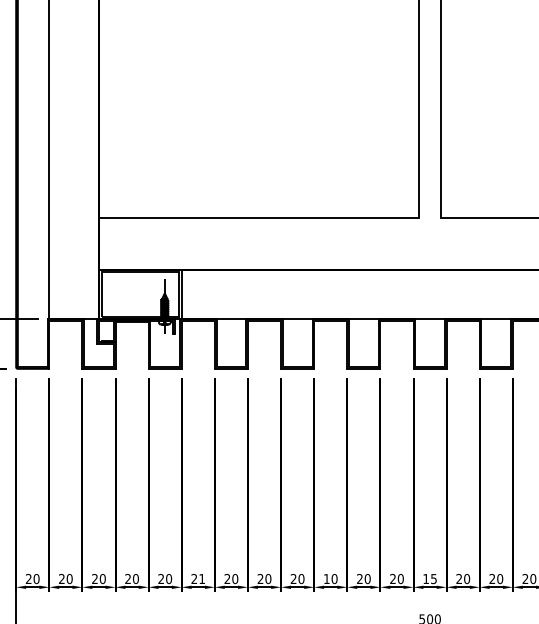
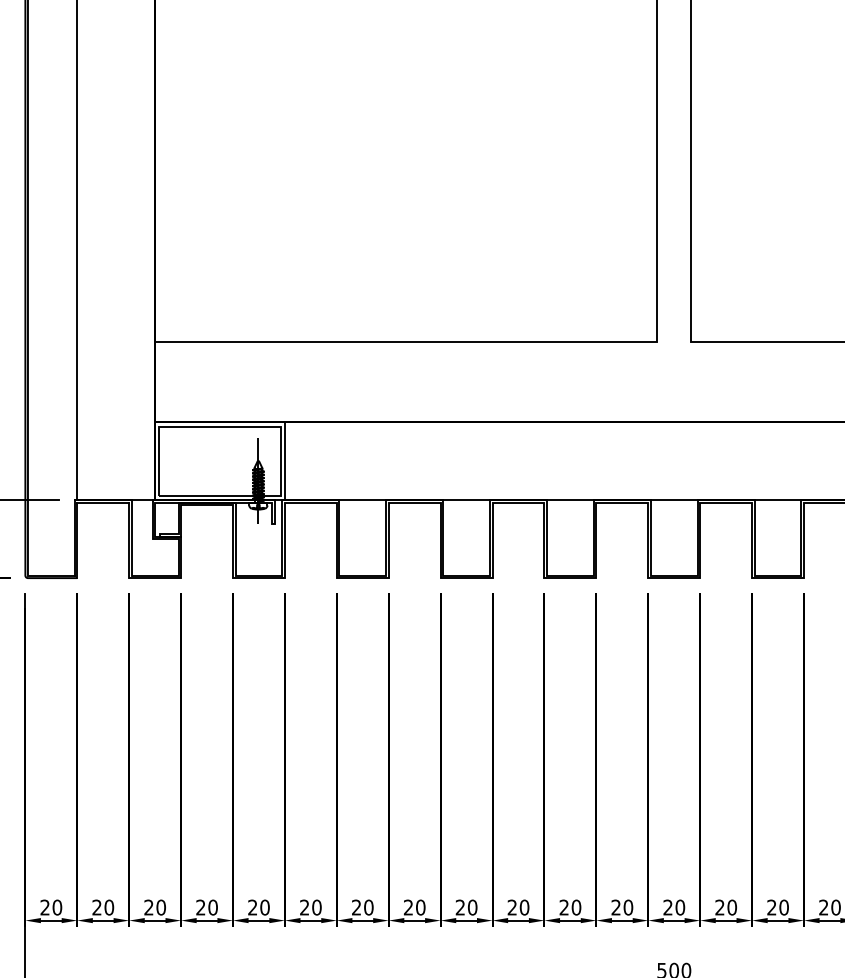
text: (326, 578) -> (511, 906), 10 -> 20
text: (202, 579) -> (317, 908), 21 -> 20
text: (429, 579) -> (673, 908), 15 -> 20

